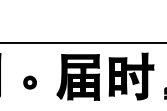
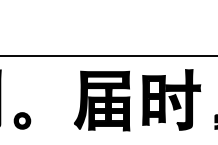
part: (29, 82) -> (21, 120), moved

